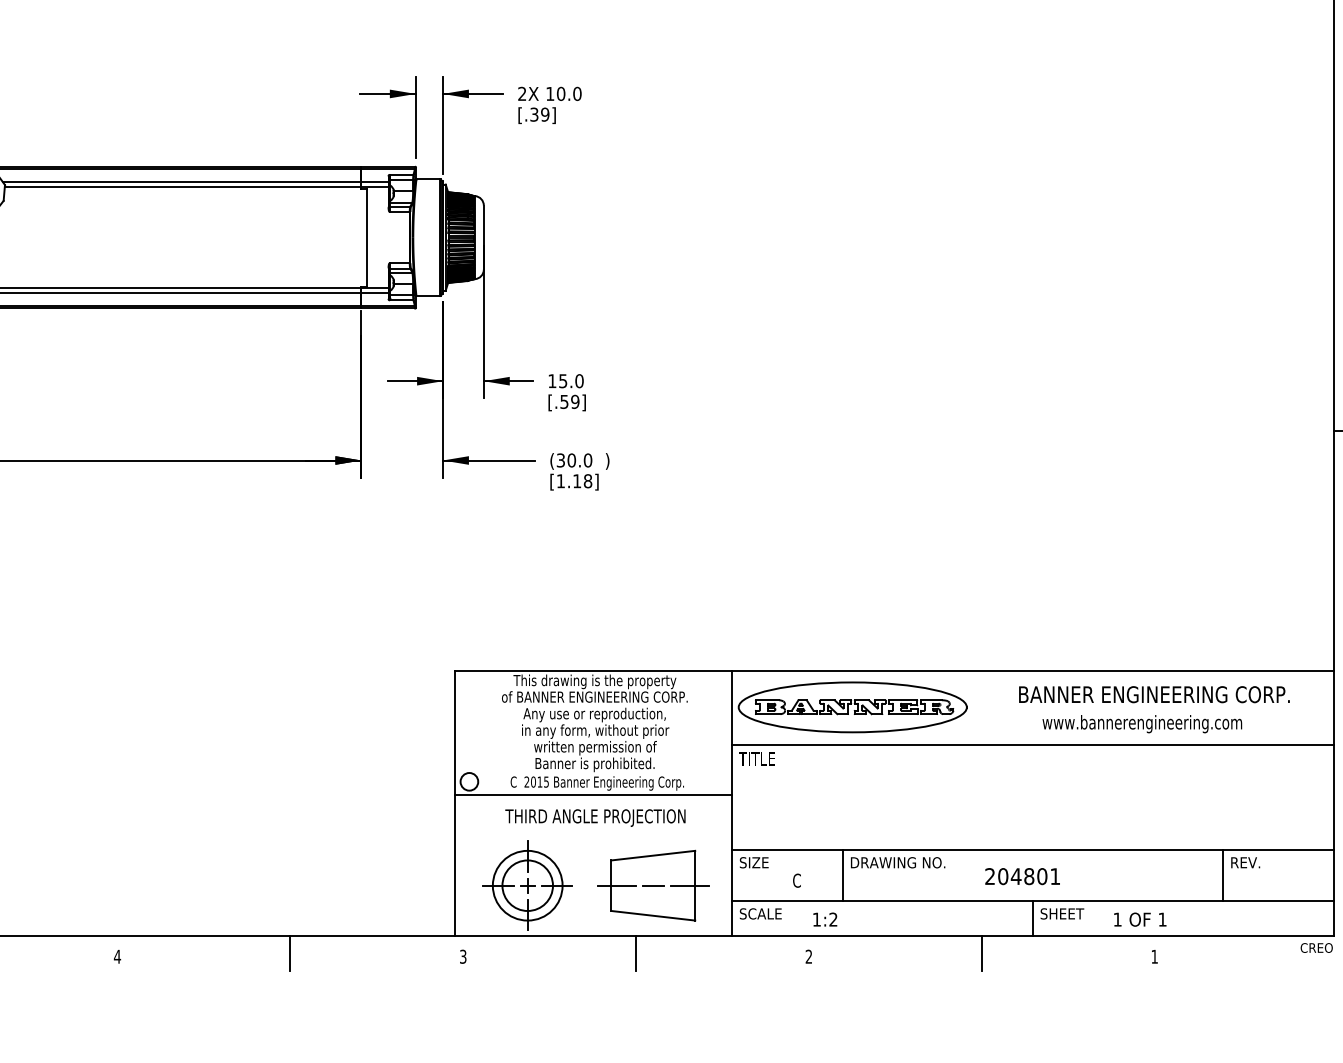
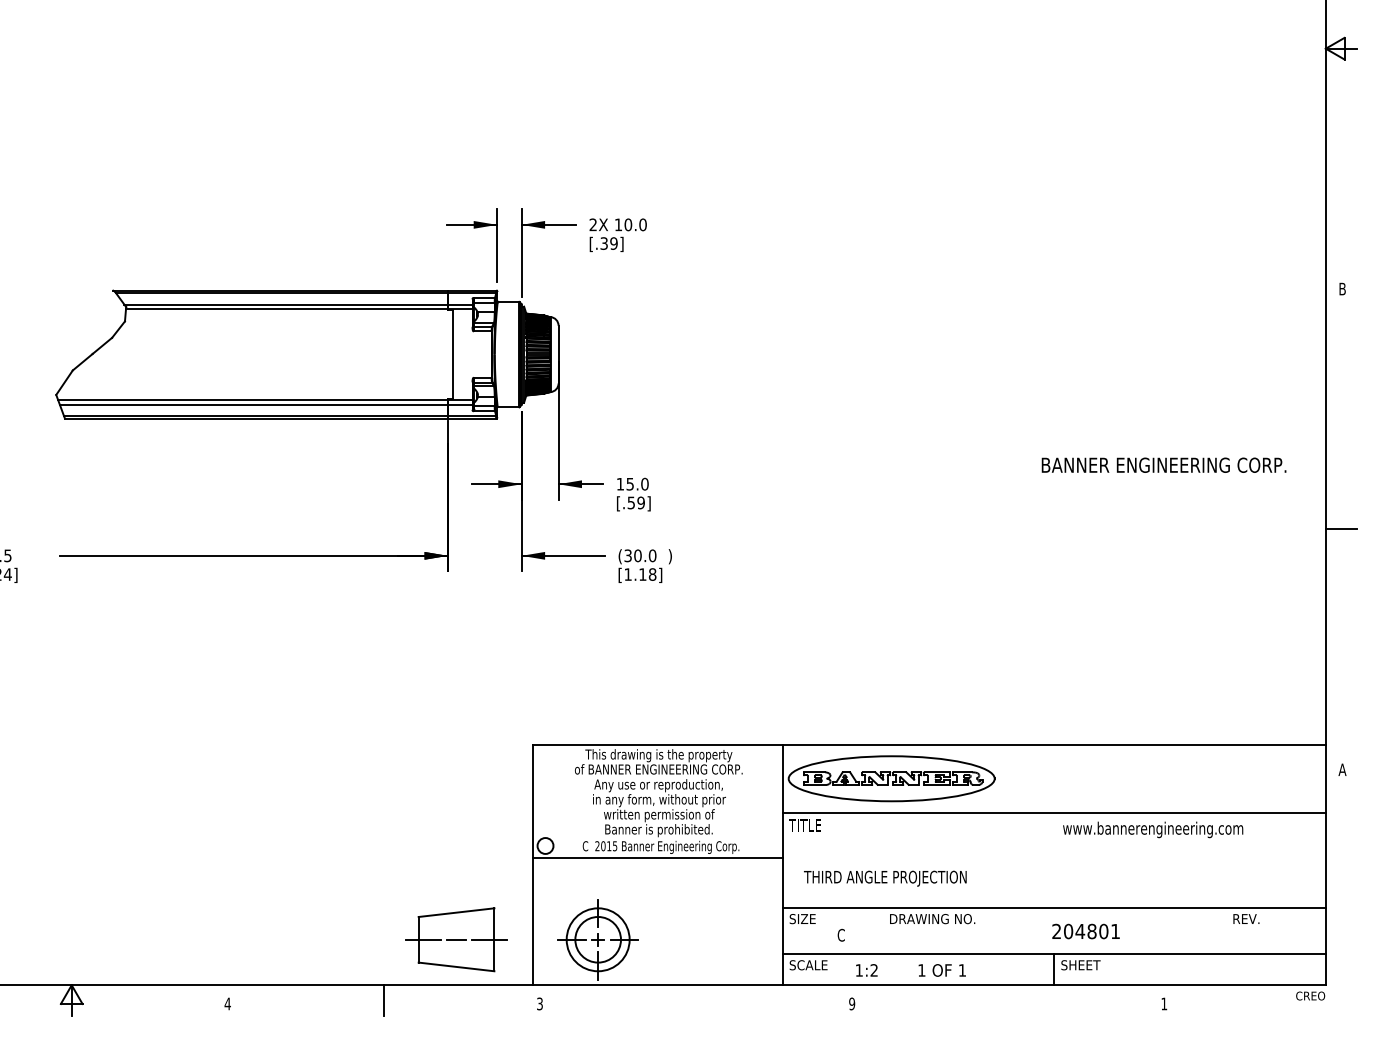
text: (1153, 693) -> (1163, 464), moved
text: (1142, 723) -> (1153, 829), moved
text: (595, 817) -> (885, 878), moved
line: (842, 875) -> (882, 930), removed
line: (1222, 875) -> (1225, 930), removed
text: (1022, 876) -> (1085, 931), moved
part: (653, 885) -> (456, 939), moved
text: (1139, 919) -> (941, 970), moved
line: (636, 952) -> (696, 1000), removed
line: (982, 952) -> (1008, 1000), removed
text: (809, 956) -> (852, 1003), 2 -> 9

